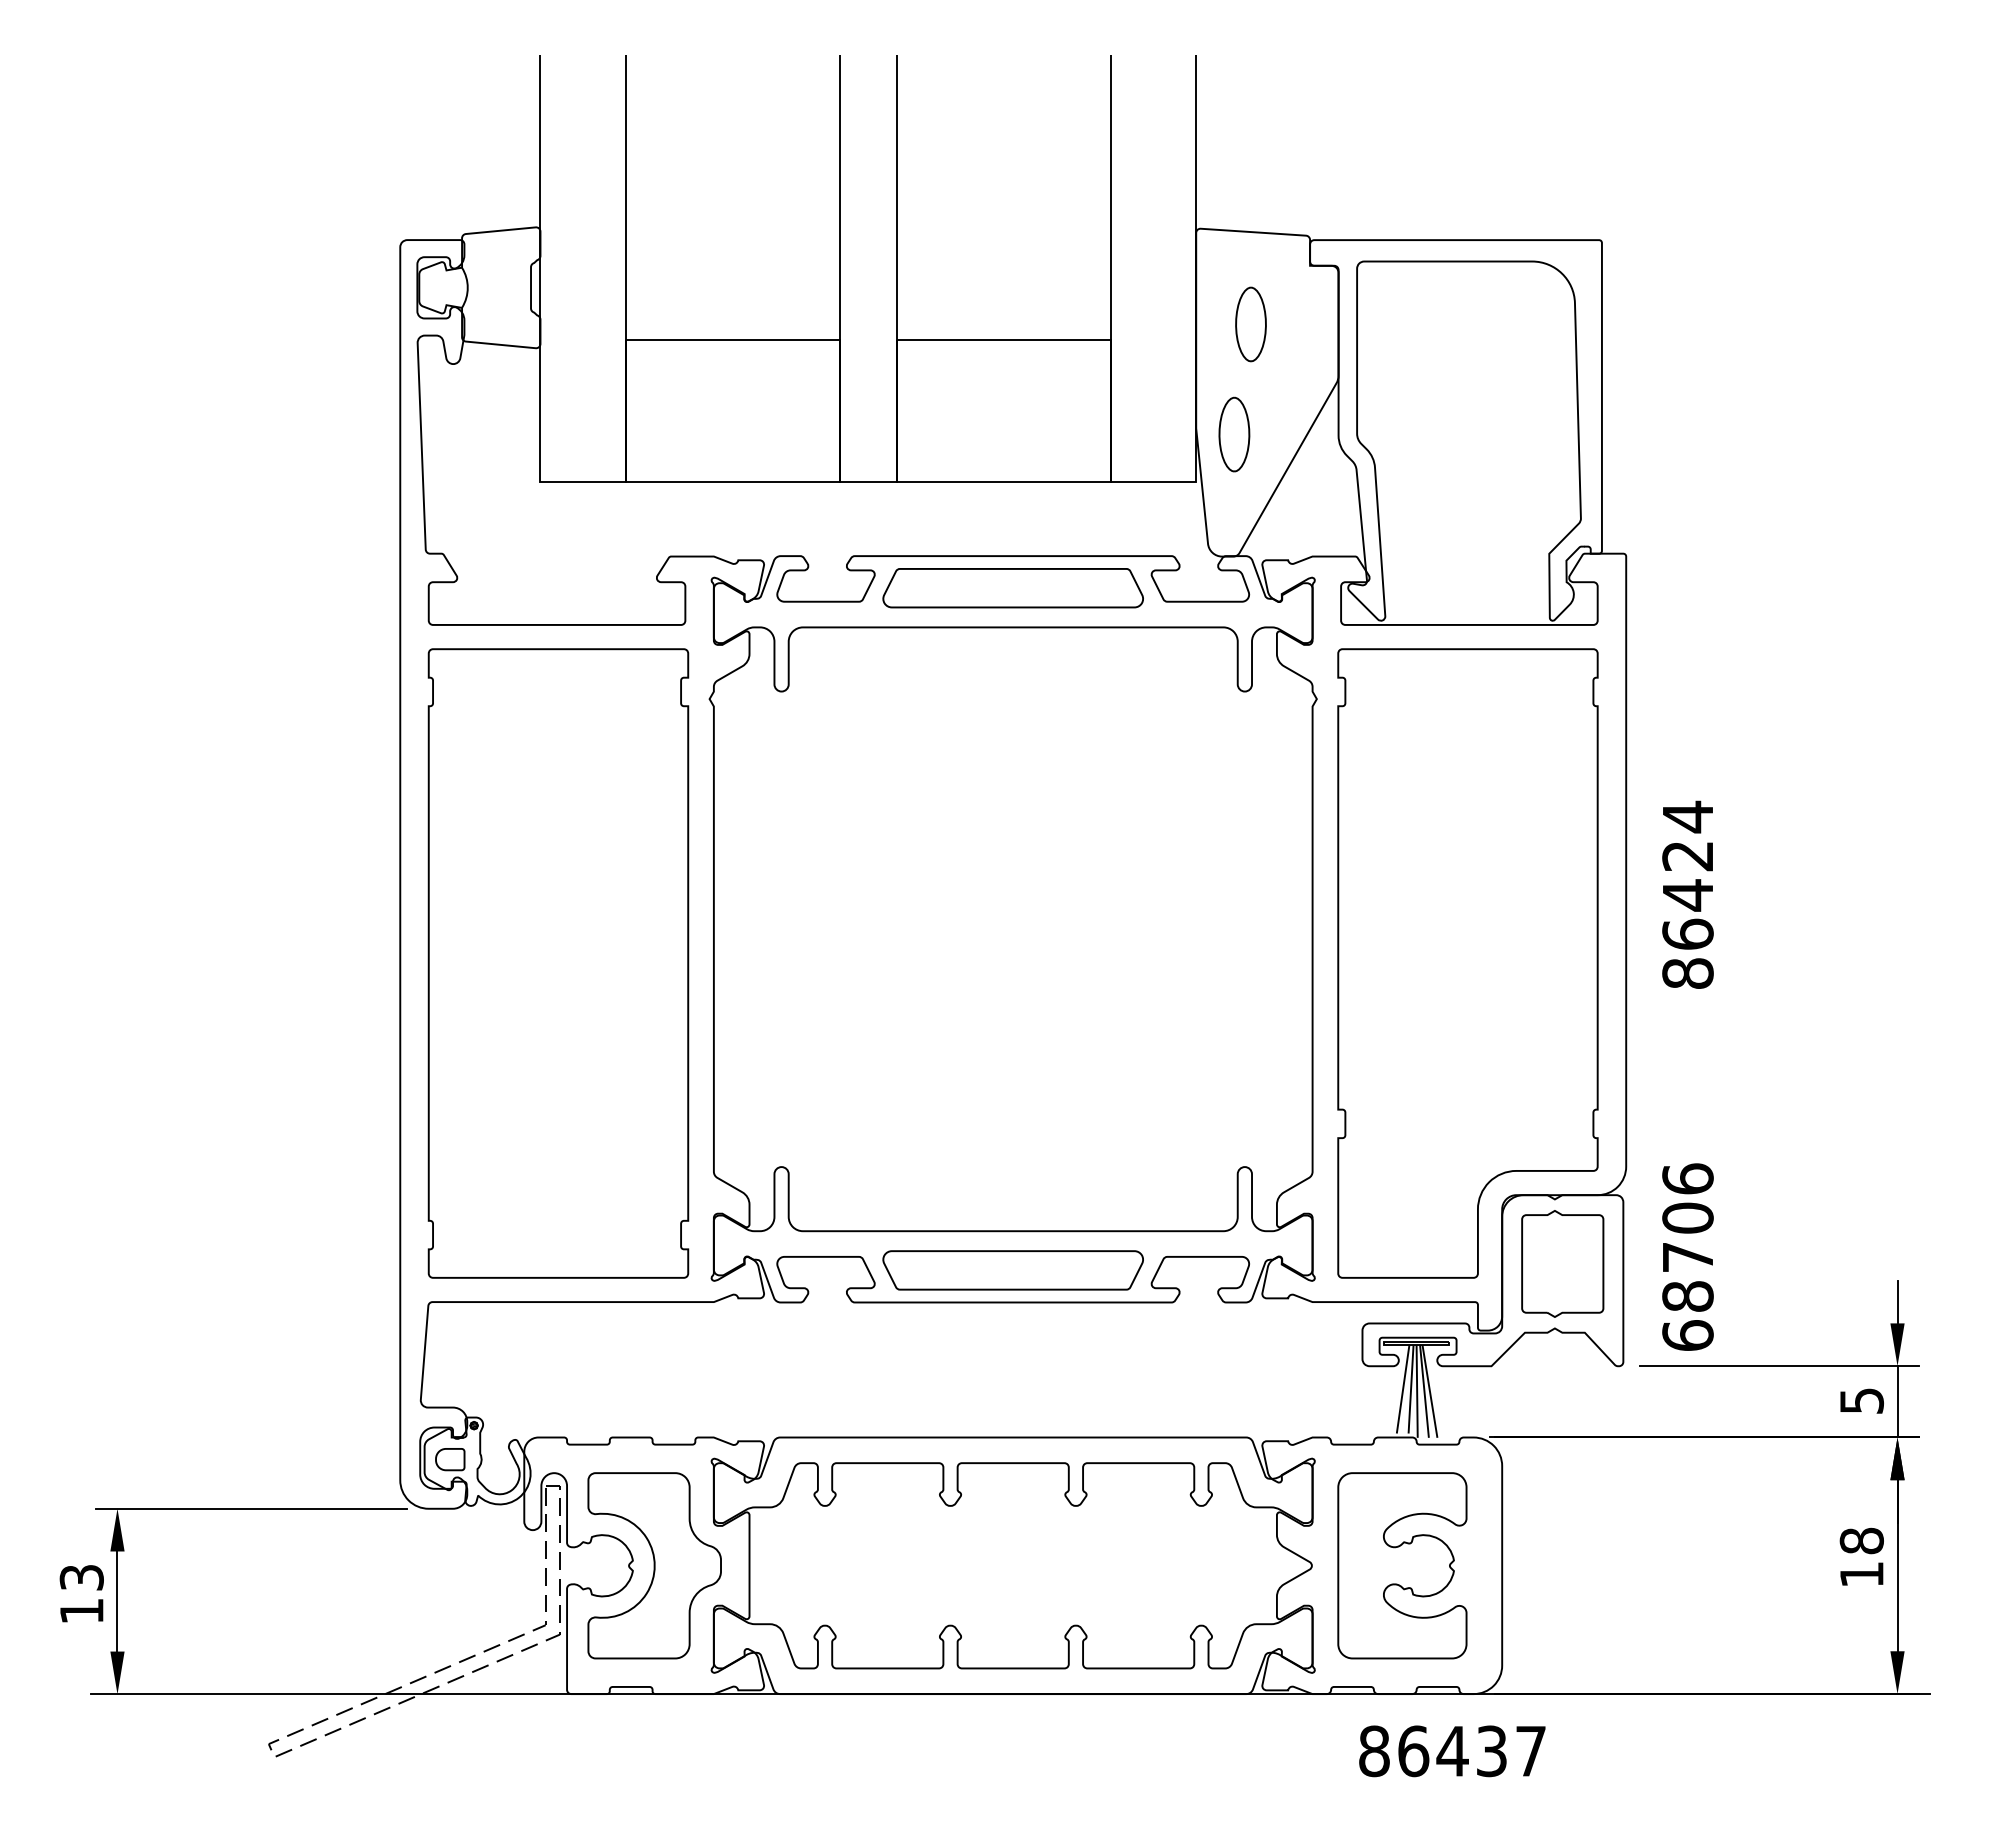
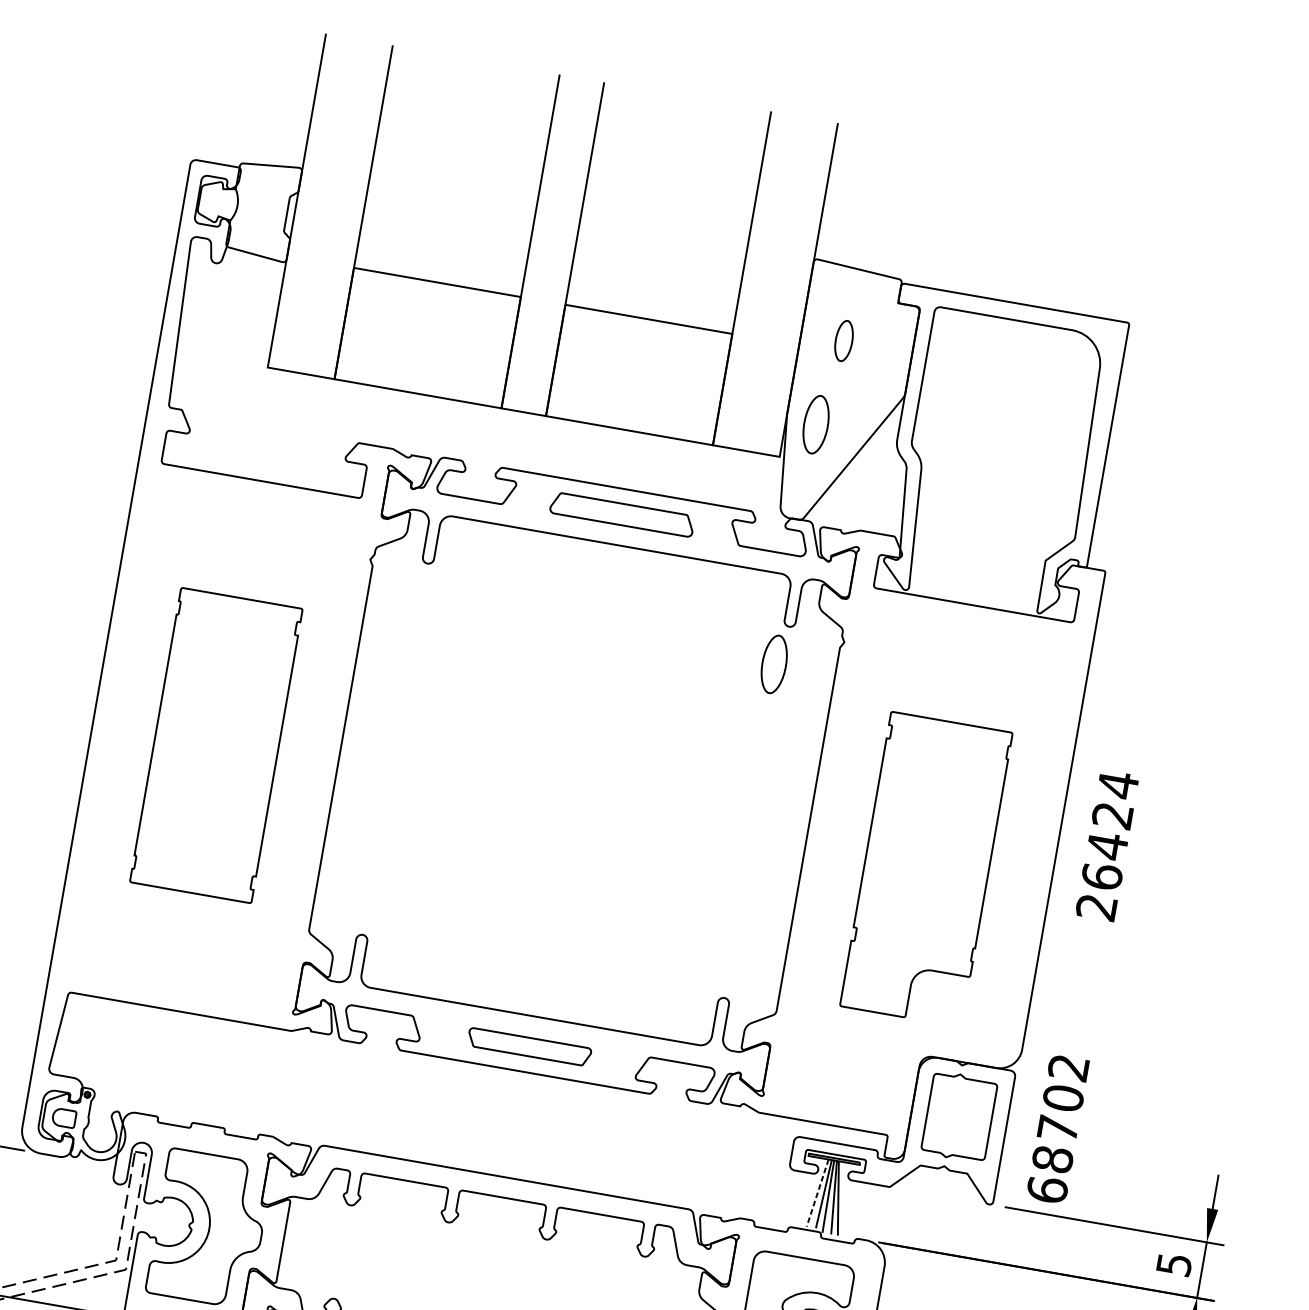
part: (1250, 324) -> (843, 340), size x0.7
part: (1012, 588) -> (621, 514), size x0.7
part: (1234, 741) -> (774, 664), added
part: (558, 963) -> (216, 745), size x0.6
part: (1467, 963) -> (925, 869), size x0.6
text: (1687, 973) -> (1096, 907), 86424 -> 26424
text: (1687, 1178) -> (1068, 1067), 68706 -> 68702
part: (1012, 1270) -> (528, 1047), size x0.6
line: (1403, 1389) -> (817, 1193), solid -> dashed

